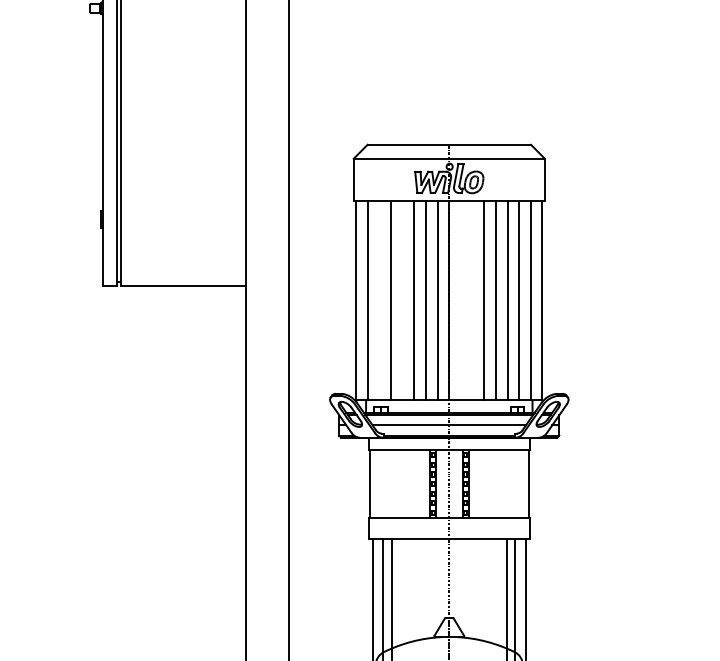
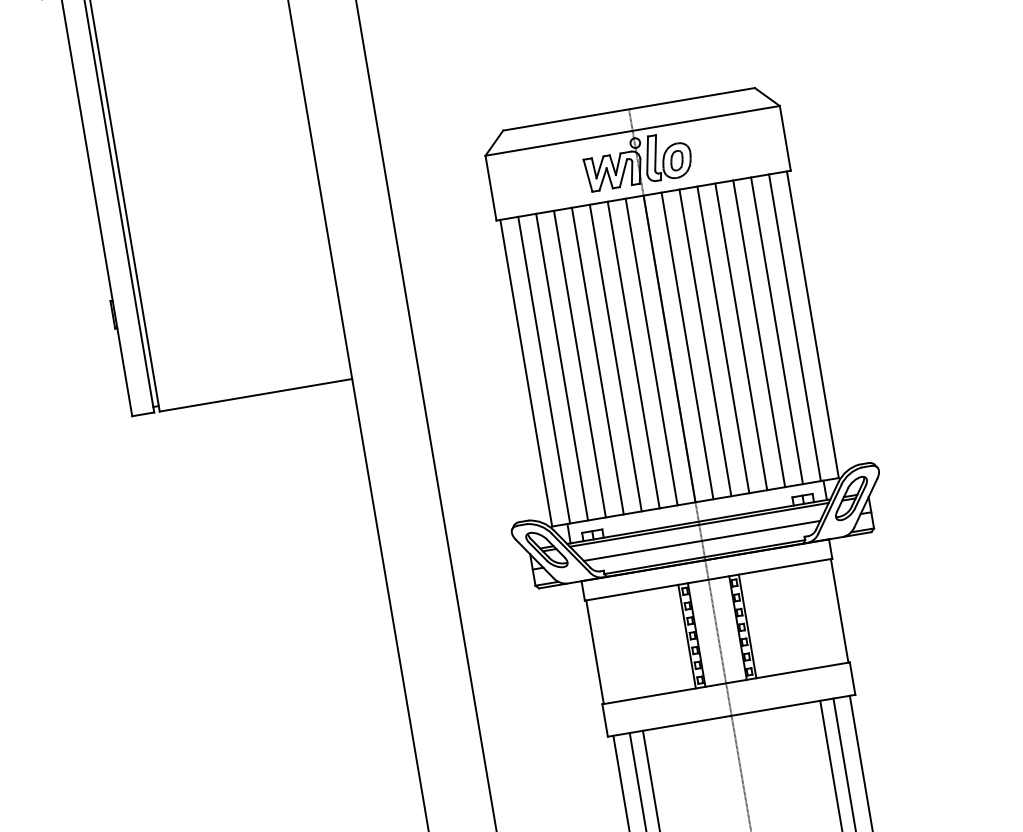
line: (379, 300) -> (562, 367), added
line: (402, 300) -> (597, 361), added
line: (460, 300) -> (686, 346), added
line: (472, 300) -> (705, 342), added

